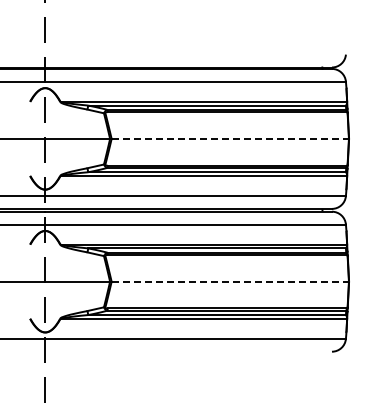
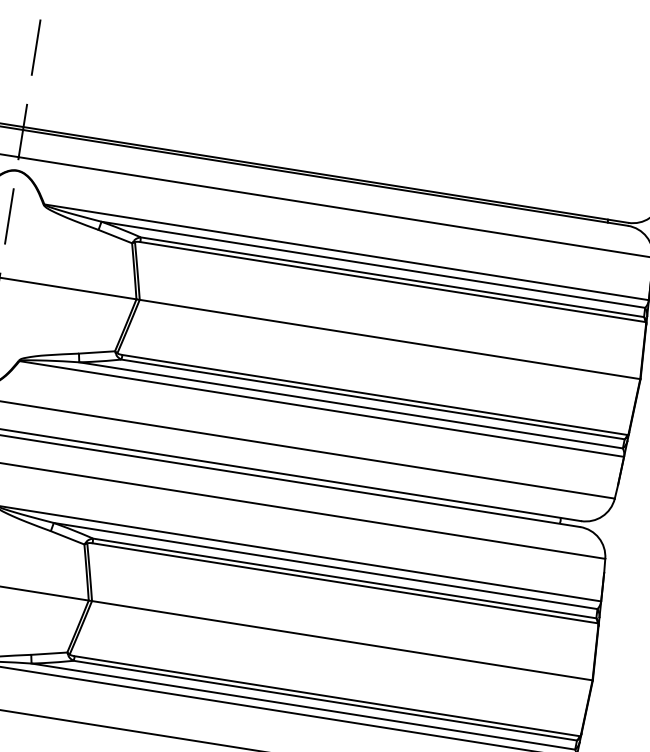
line: (230, 138) -> (390, 338), dashed -> solid
line: (230, 281) -> (342, 640), dashed -> solid

